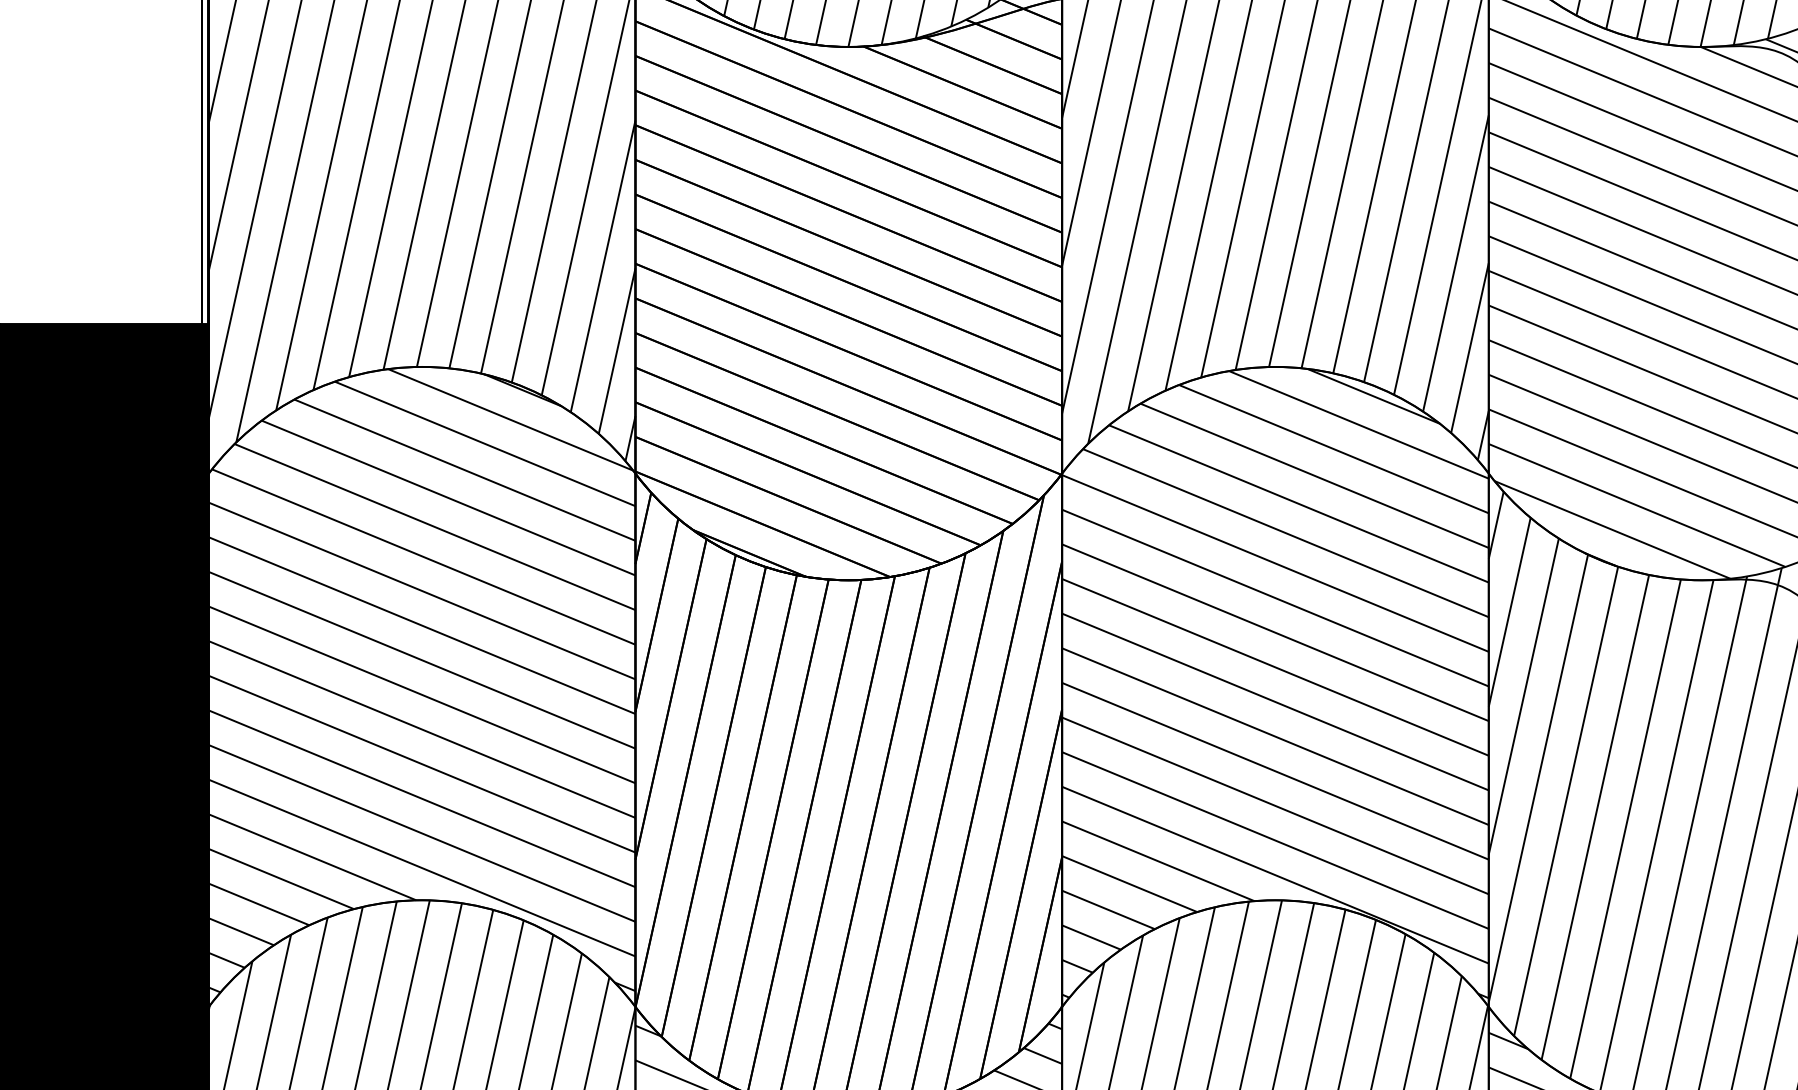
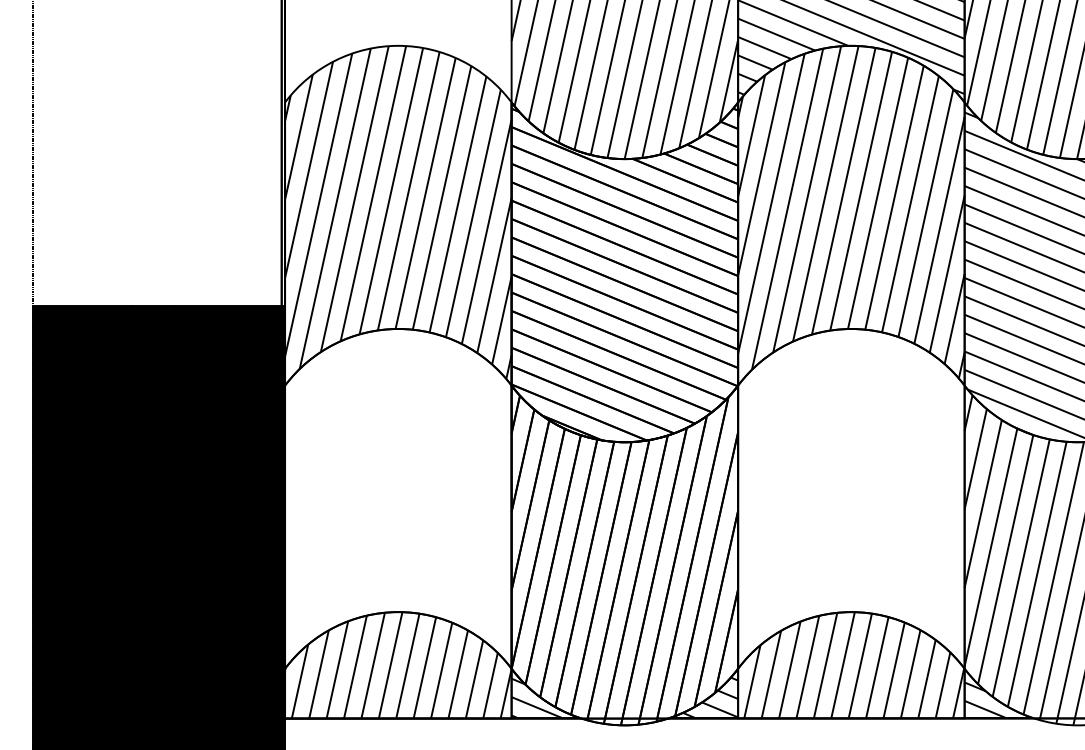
hatch: (422, 680) -> (398, 495), removed
hatch: (1275, 684) -> (851, 497), removed

